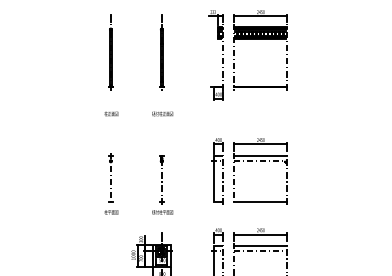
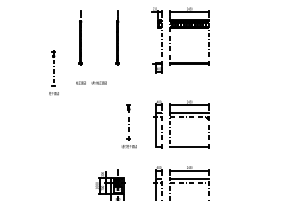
text: (161, 113) -> (98, 82), moved
part: (110, 183) -> (53, 72), moved
part: (161, 184) -> (128, 126), moved

